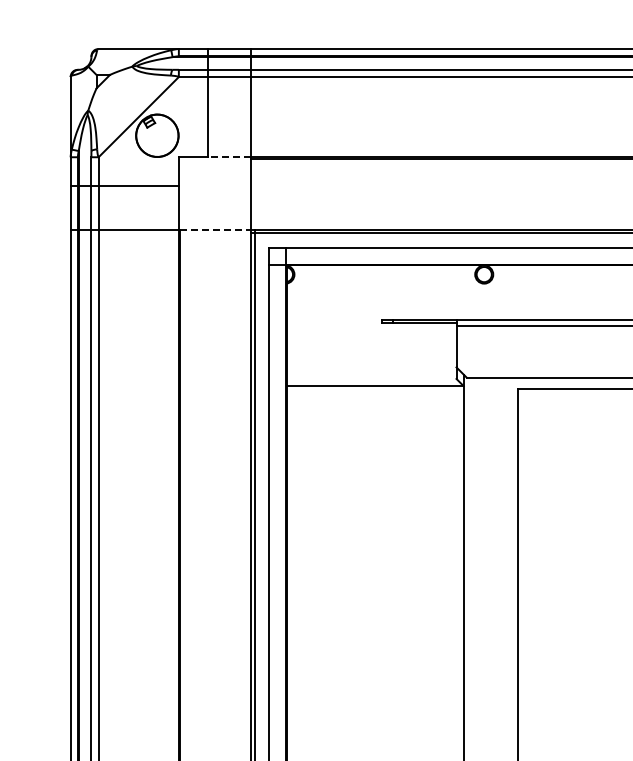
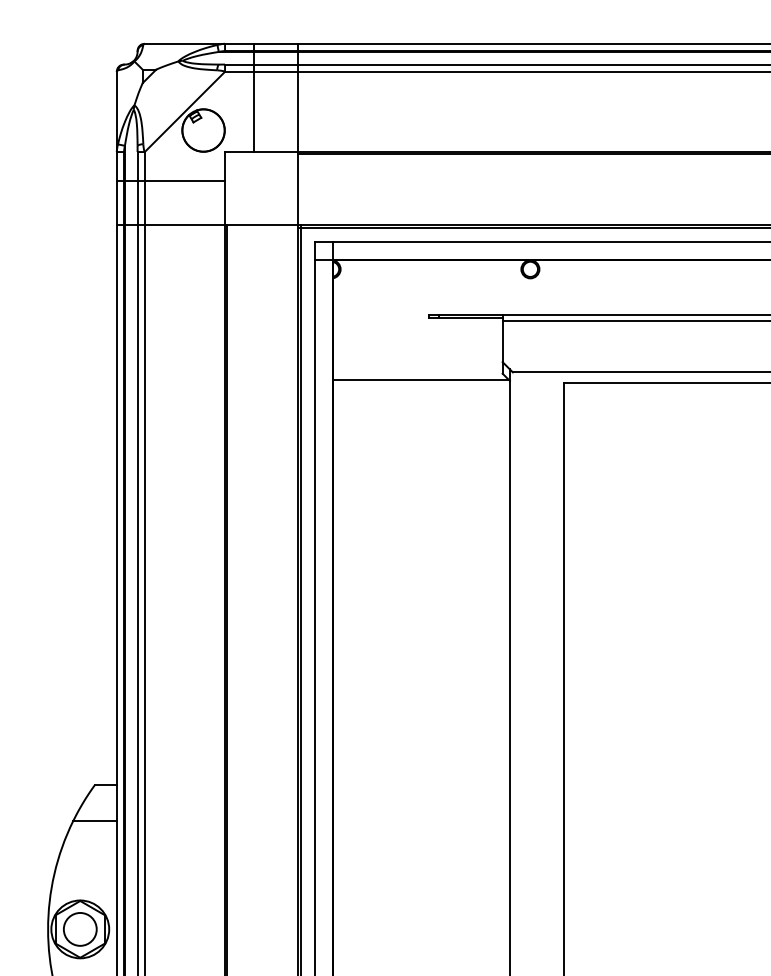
line: (229, 157) -> (275, 152), dashed -> solid
line: (216, 229) -> (262, 224), dashed -> solid

